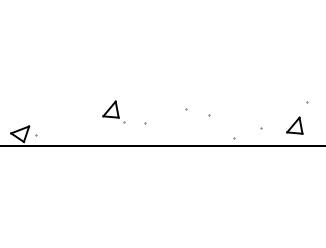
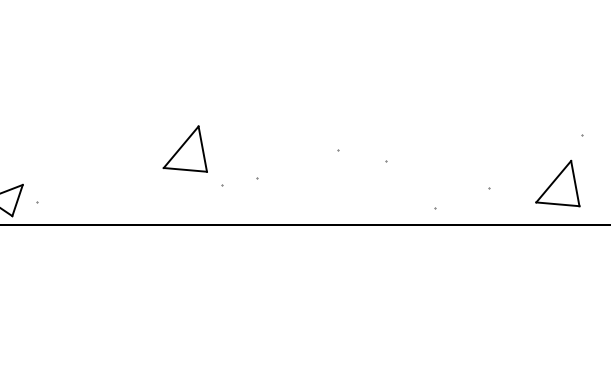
part: (113, 111) -> (192, 154), size x1.4
part: (294, 125) -> (557, 182), size x1.4

